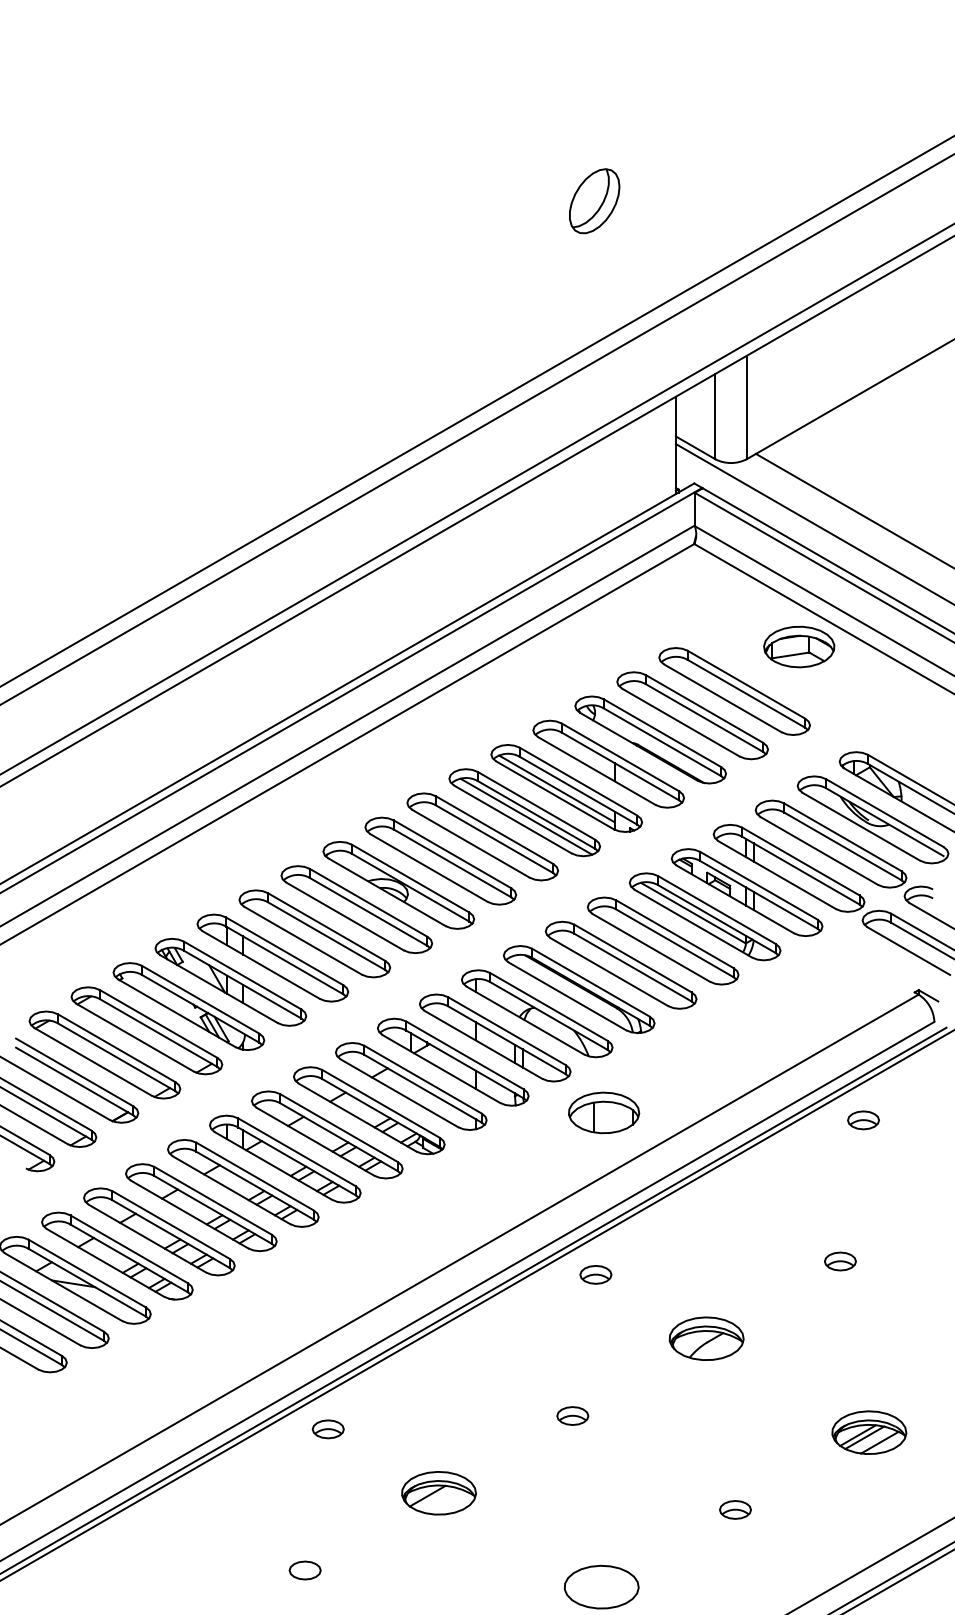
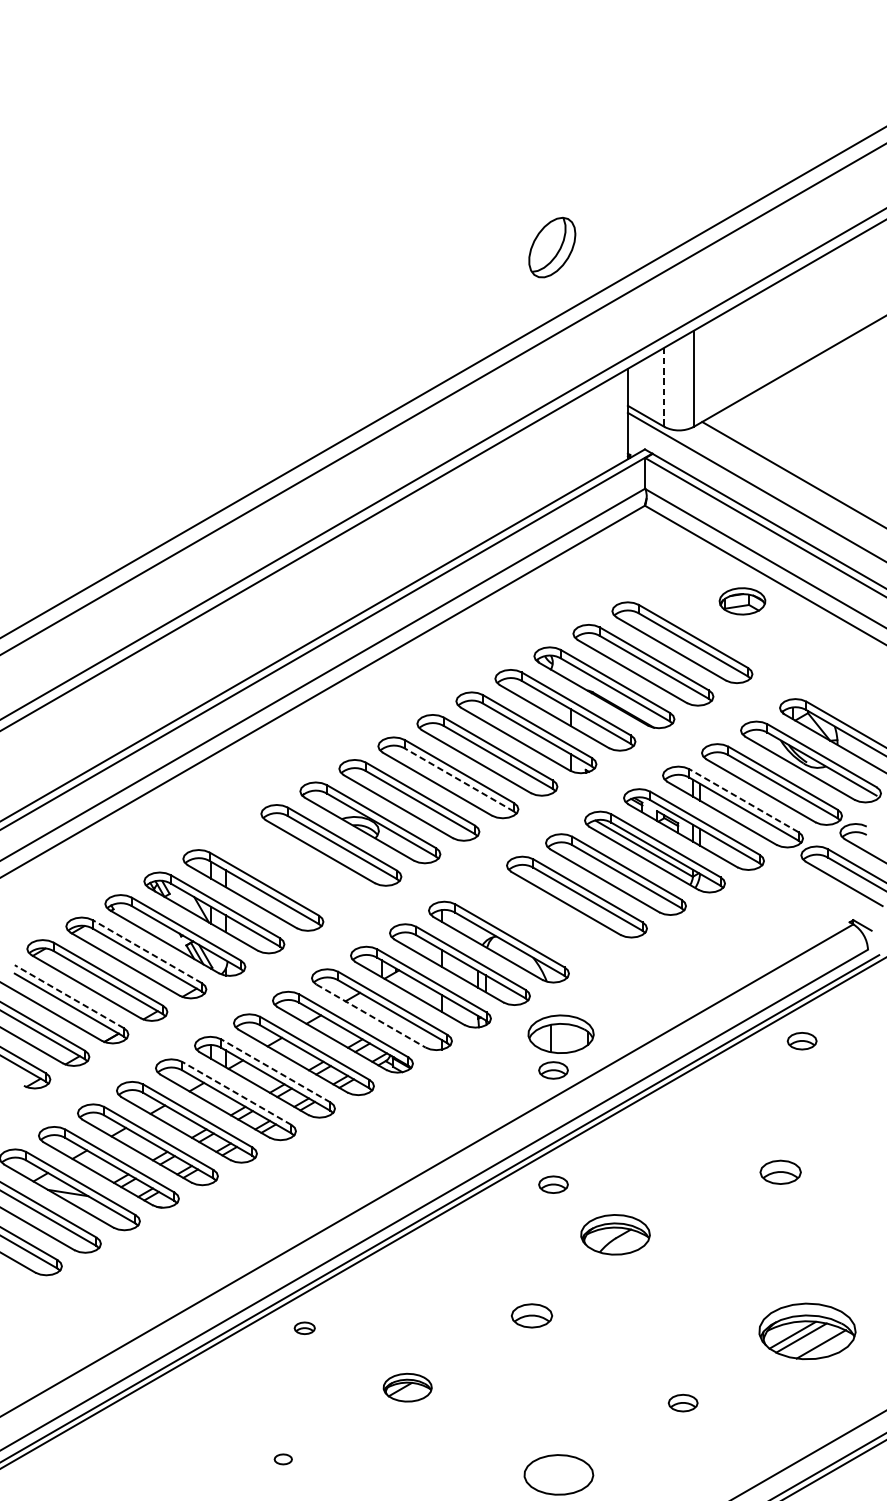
part: (594, 201) -> (552, 247), moved
line: (715, 416) -> (664, 387), solid -> dashed
part: (799, 646) -> (742, 600), size x0.7
line: (556, 788) -> (516, 732), removed
line: (526, 816) -> (489, 758), removed
line: (494, 839) -> (459, 780), solid -> dashed
line: (800, 861) -> (743, 800), solid -> dashed
part: (314, 933) -> (292, 867), removed
part: (578, 989) -> (537, 919), removed
line: (158, 1024) -> (147, 952), solid -> dashed
line: (74, 1072) -> (69, 996), solid -> dashed
line: (399, 1093) -> (371, 1016), solid -> dashed
part: (595, 1151) -> (553, 1070), added
line: (297, 1152) -> (276, 1071), solid -> dashed
line: (255, 1176) -> (237, 1093), solid -> dashed
part: (840, 1261) -> (780, 1172), size x1.4
part: (706, 1338) -> (615, 1234), moved
part: (572, 1415) -> (531, 1315), size x1.4
part: (327, 1429) -> (304, 1328), size x0.7
part: (869, 1432) -> (807, 1331), size x1.4
part: (438, 1493) -> (407, 1387), size x0.7
part: (304, 1570) -> (282, 1459), size x0.6

